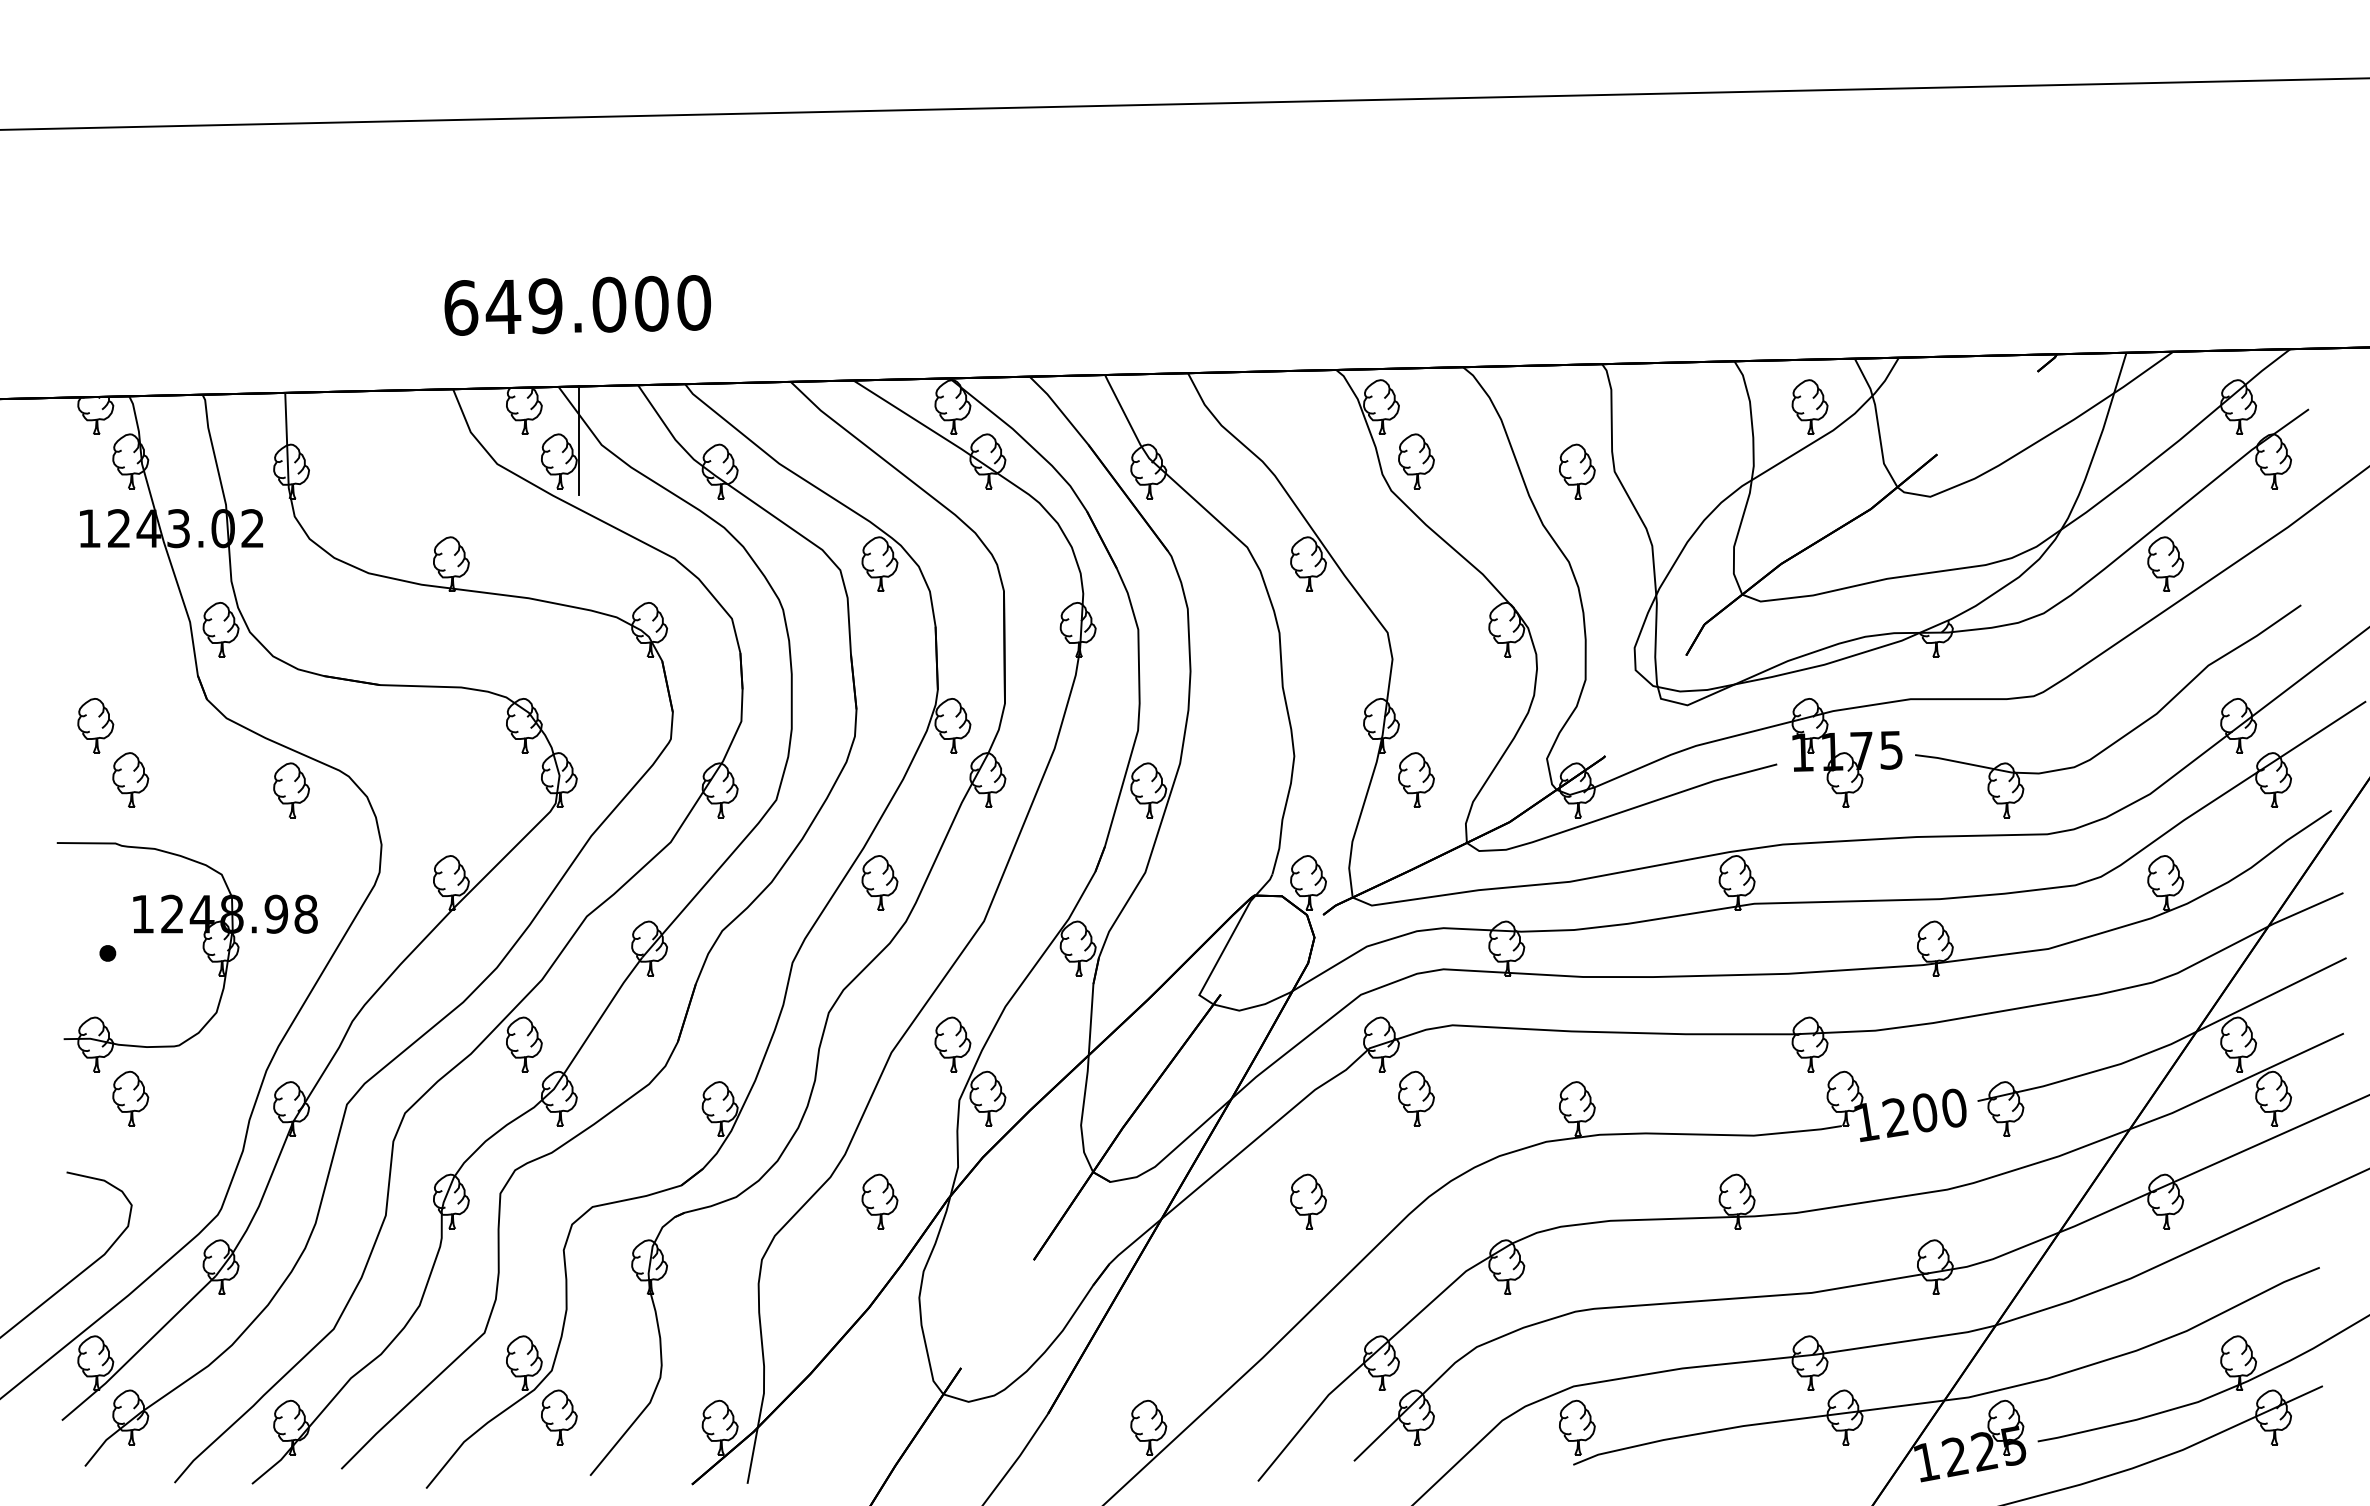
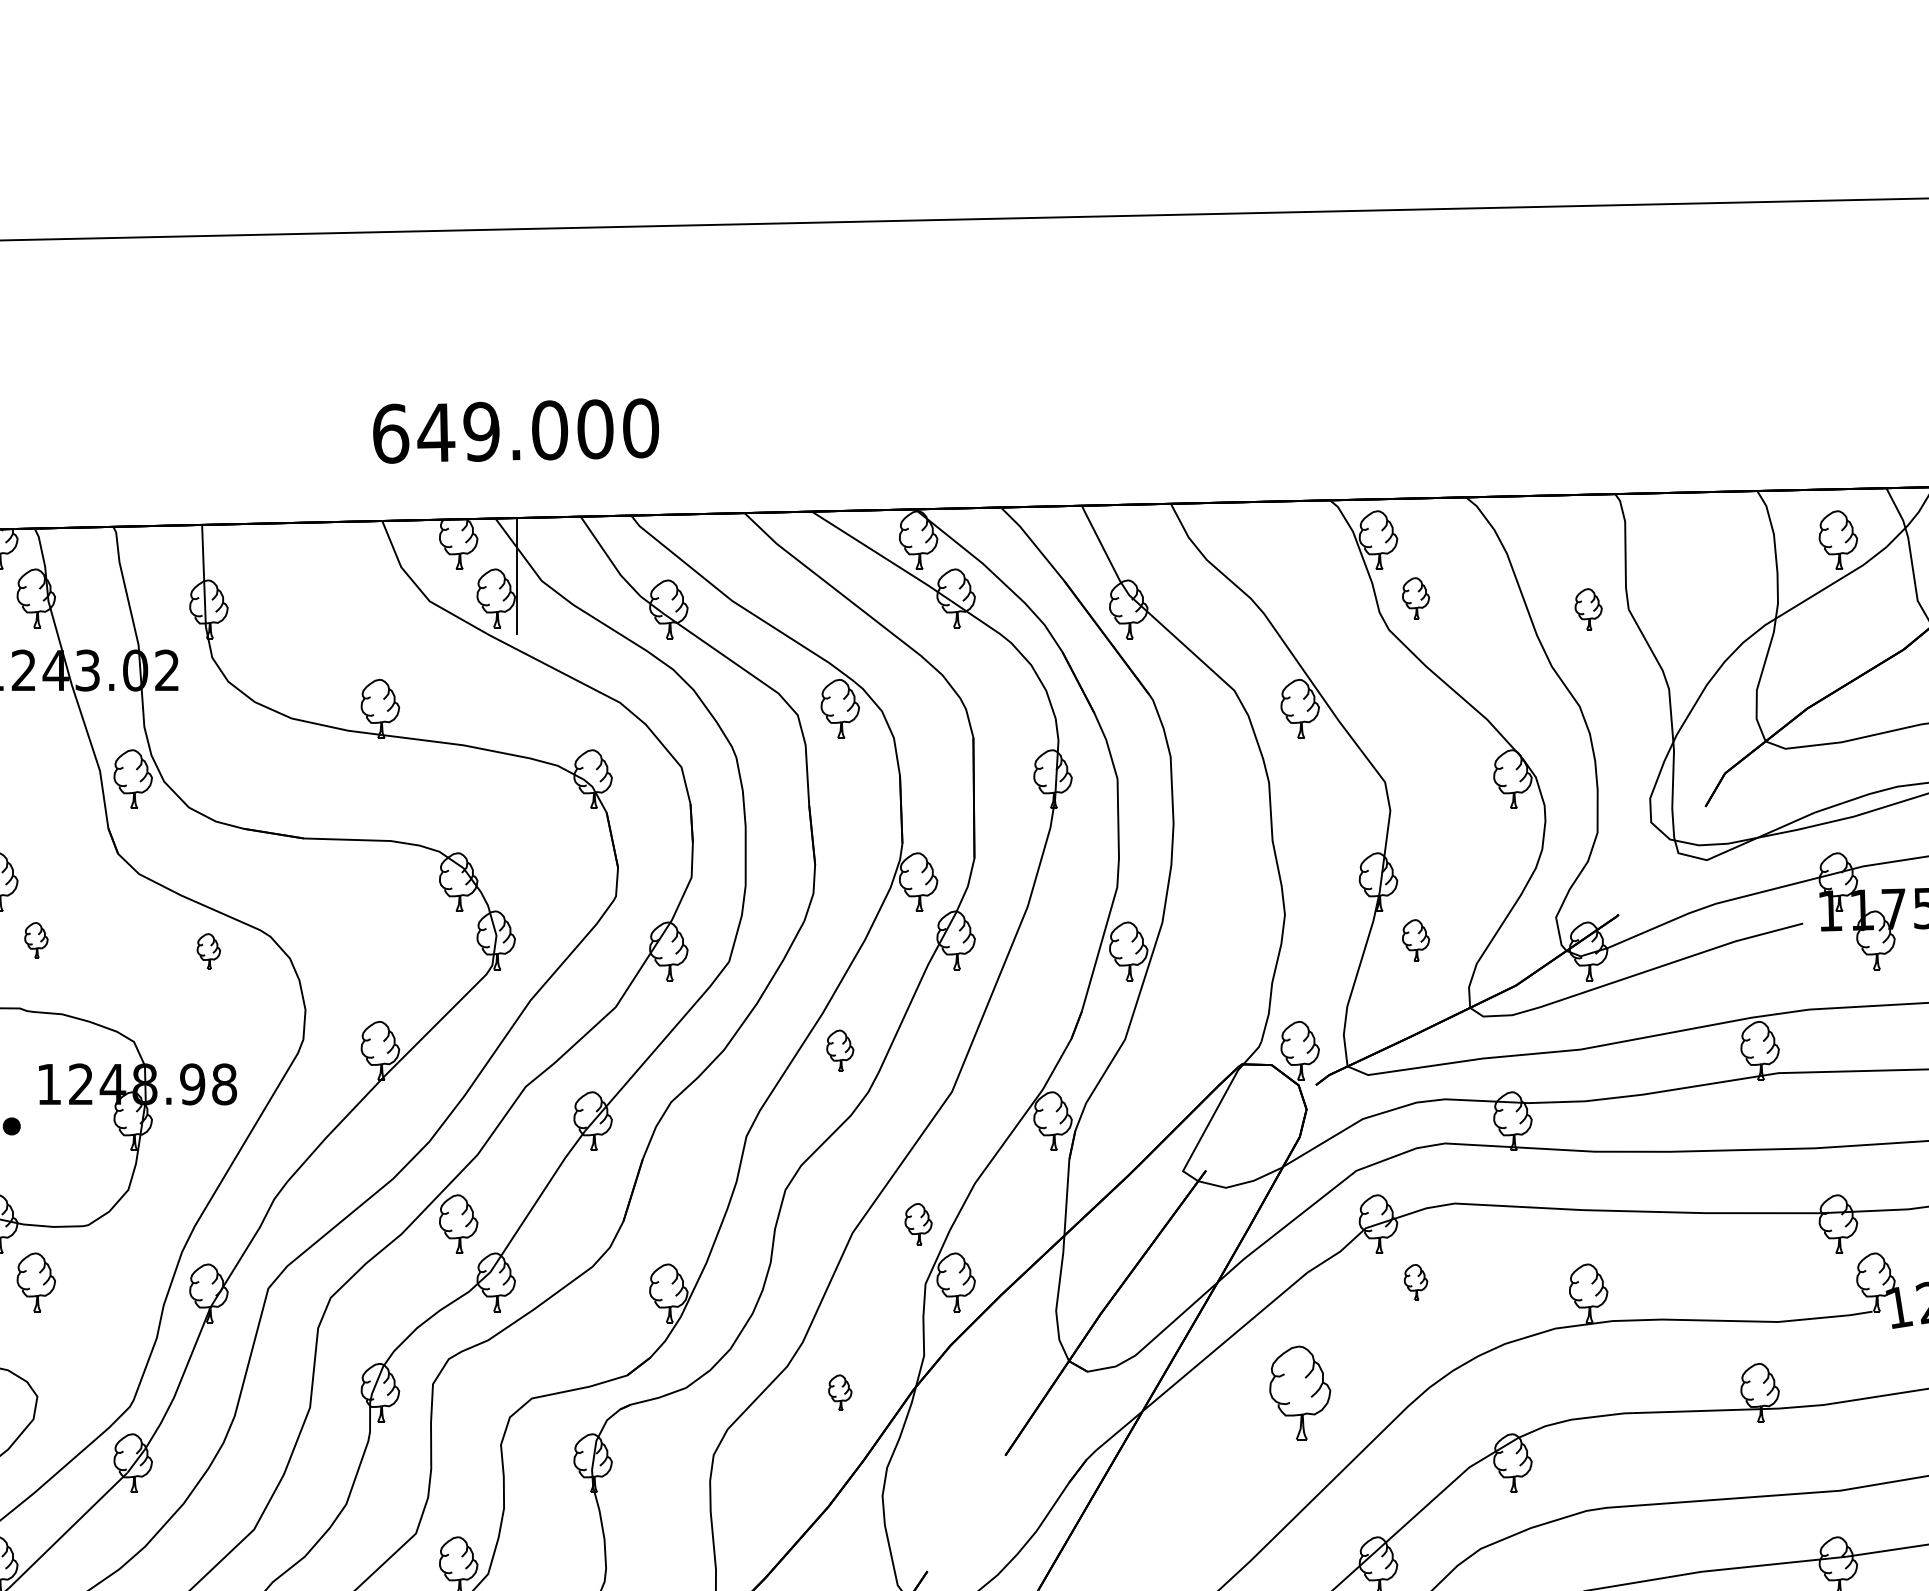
part: (1416, 461) -> (1416, 598), size x0.7
part: (1577, 471) -> (1588, 609), size x0.7
part: (130, 779) -> (36, 939), size x0.6
part: (1416, 779) -> (1416, 939), size x0.7
part: (291, 790) -> (208, 951), size x0.6
part: (879, 882) -> (839, 1050), size x0.7
part: (952, 1044) -> (918, 1224), size x0.7
part: (1416, 1098) -> (1416, 1282), size x0.6
part: (879, 1201) -> (839, 1392), size x0.6
part: (1308, 1201) -> (1300, 1392), size x1.6

